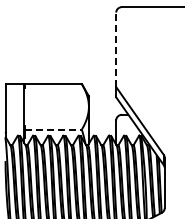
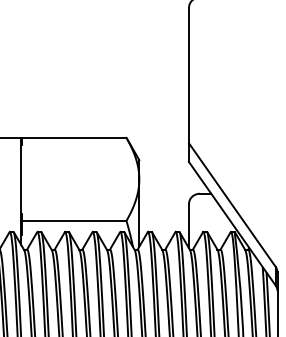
line: (116, 49) -> (189, 74), dashed -> solid
line: (53, 129) -> (74, 220), dashed -> solid

